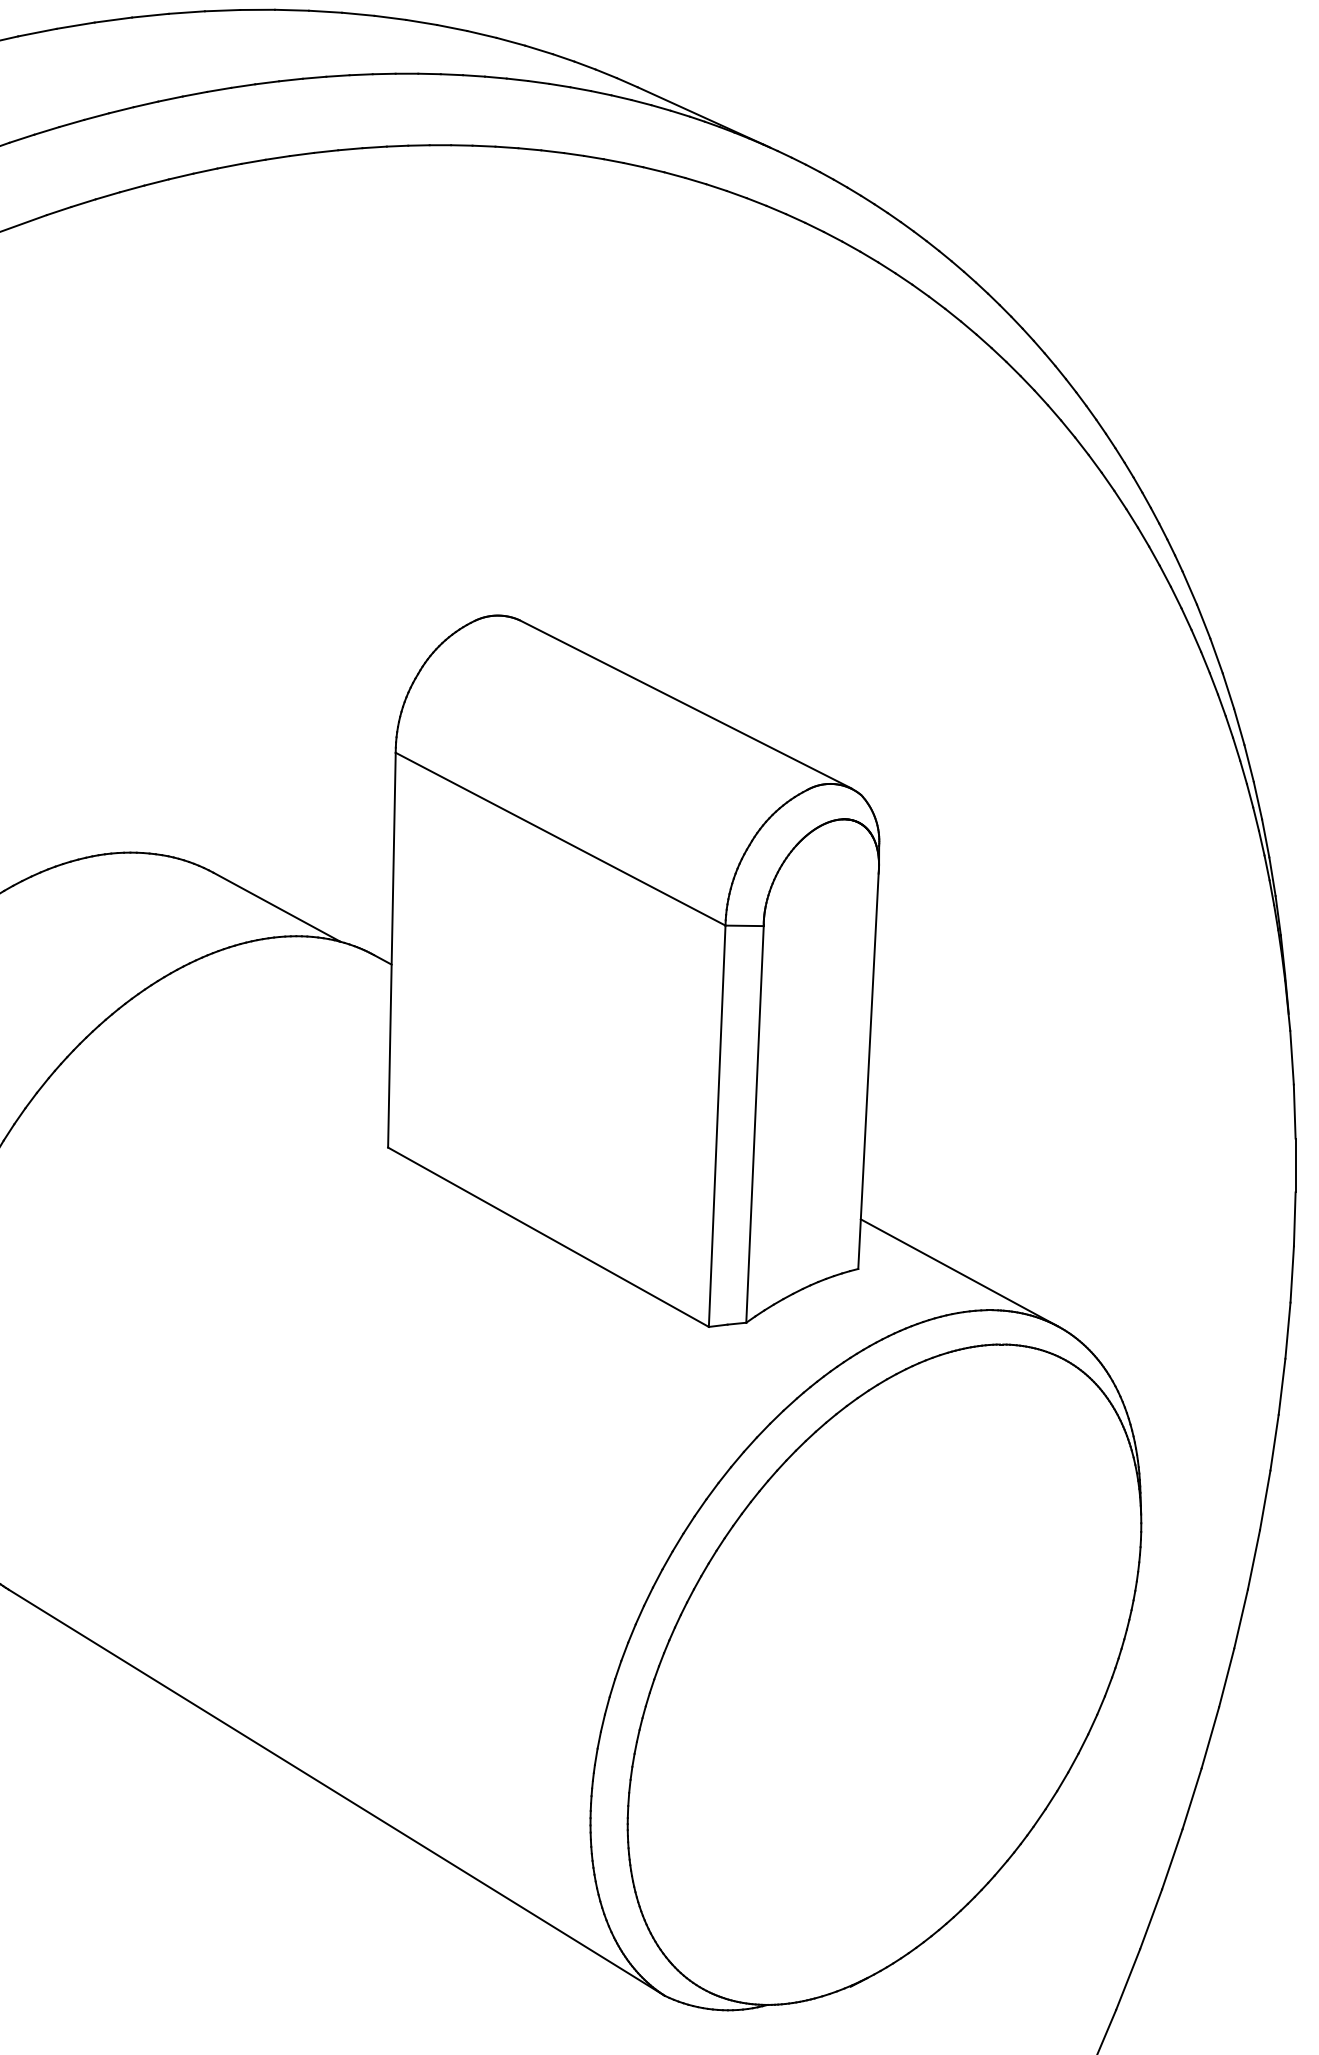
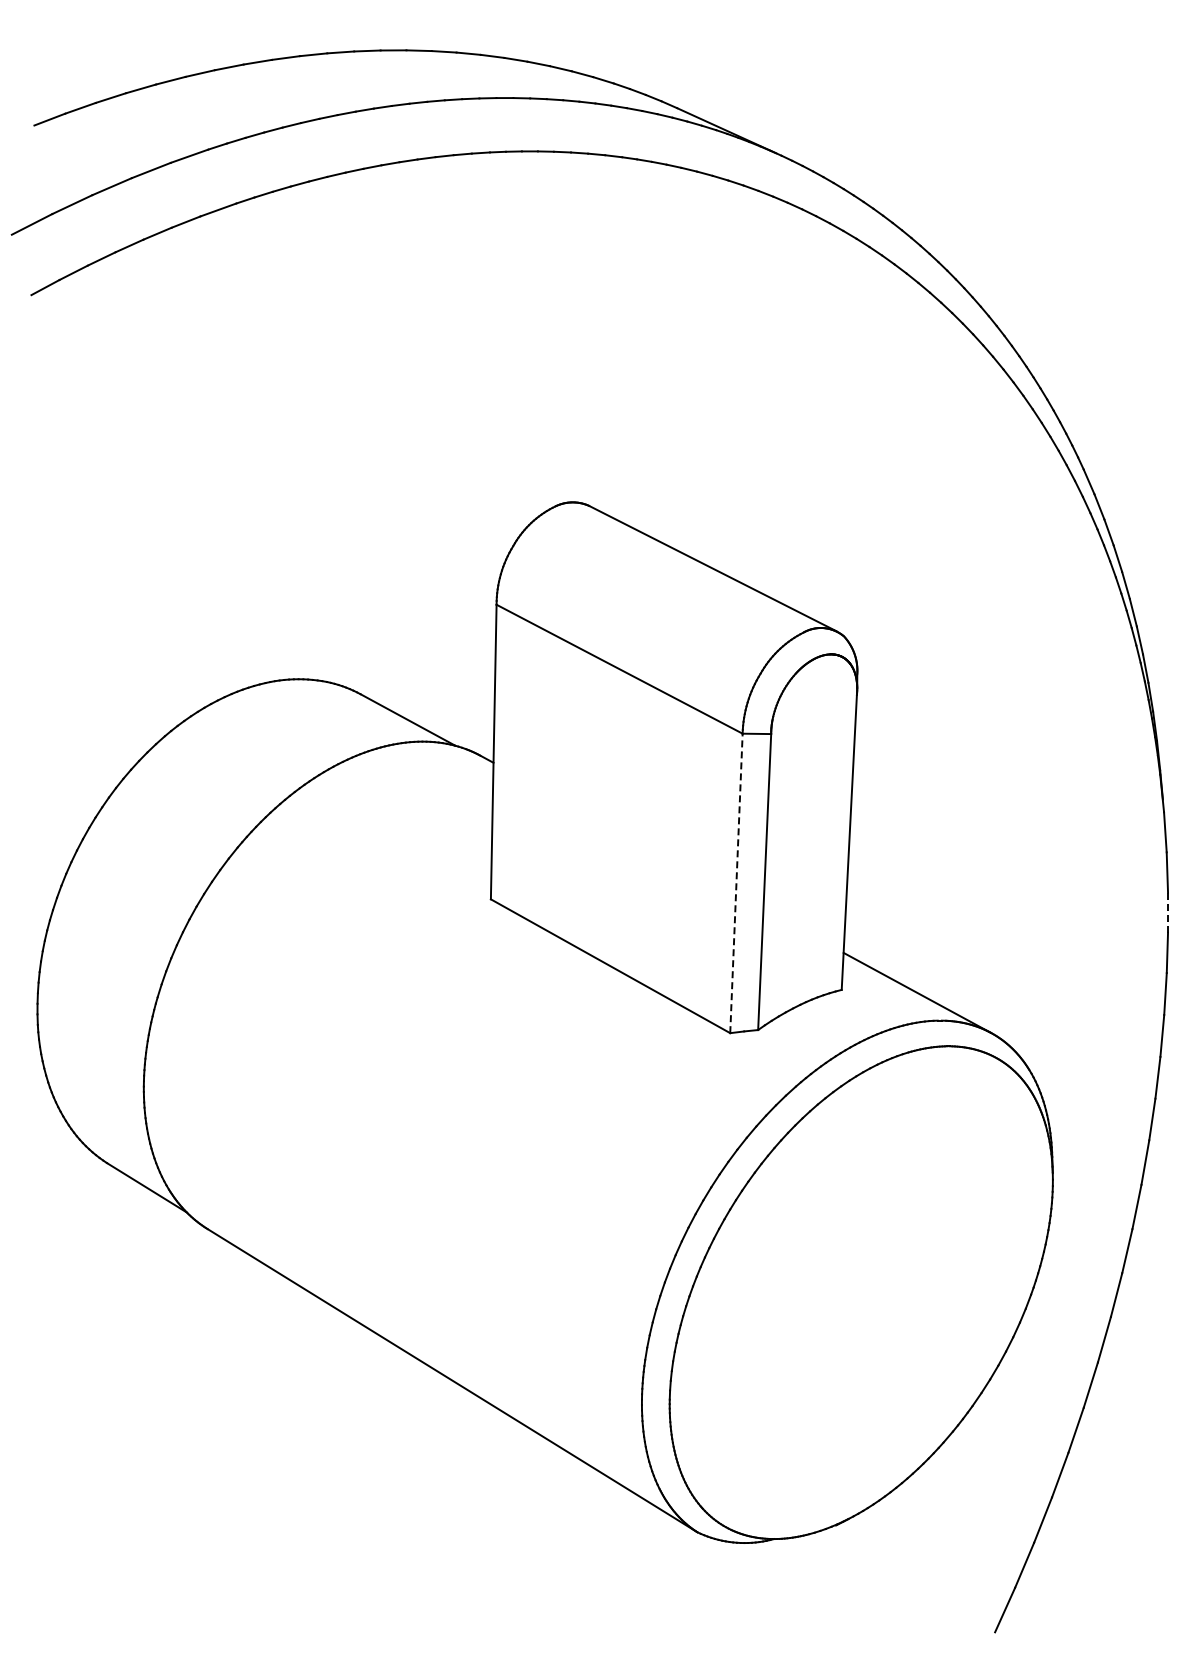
line: (717, 1126) -> (736, 883), solid -> dashed
line: (1296, 1165) -> (1168, 912), solid -> dashed

